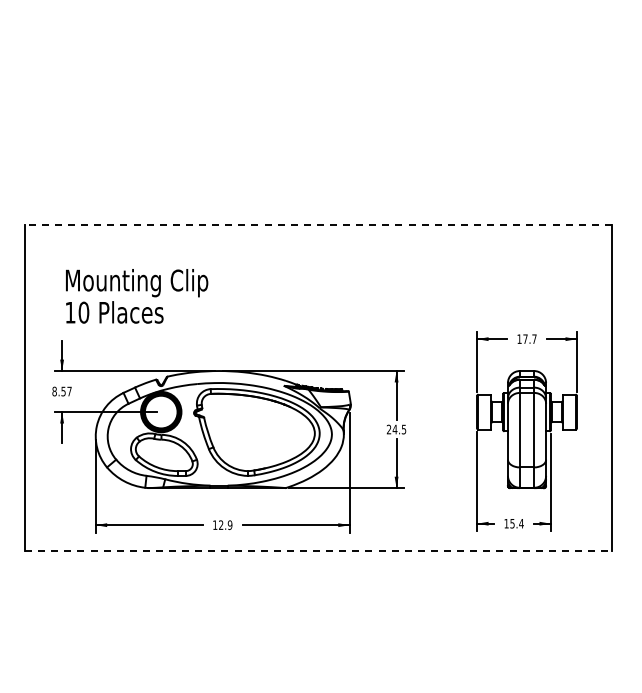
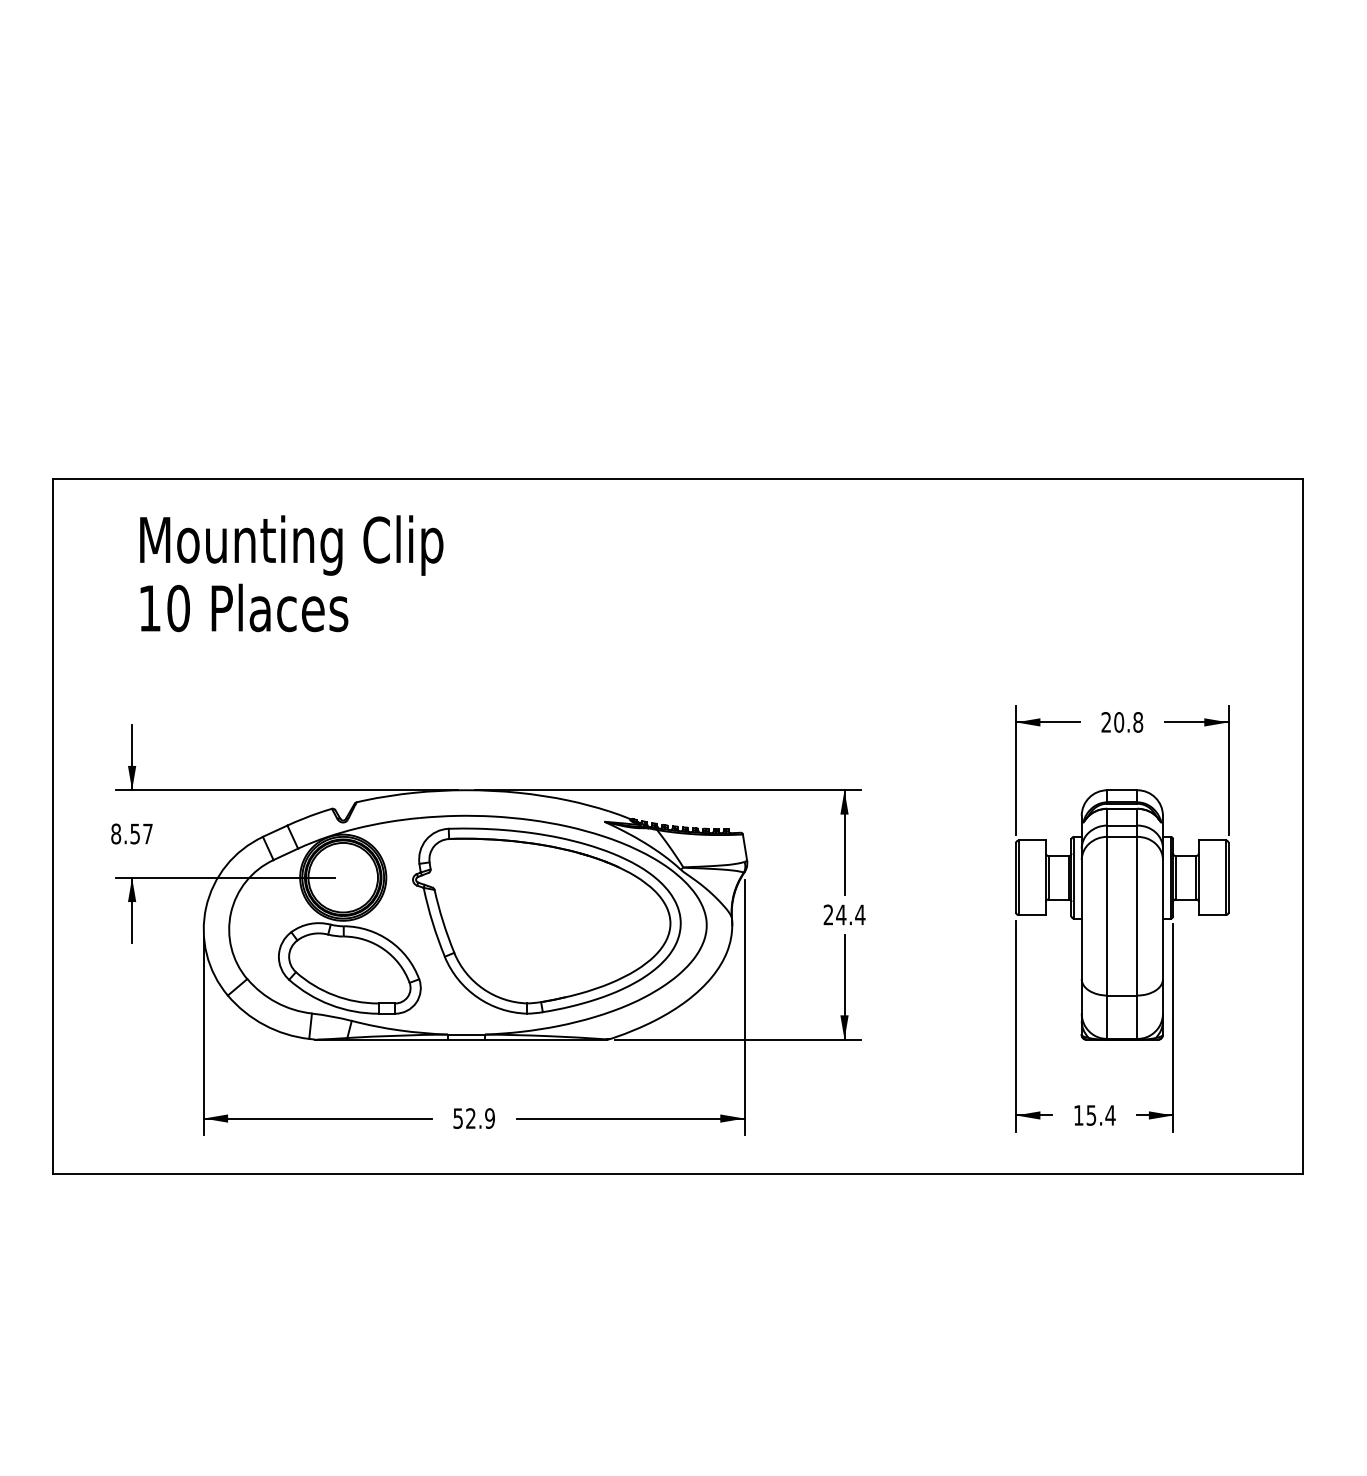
line: (317, 225) -> (676, 480), dashed -> solid
text: (137, 296) -> (292, 573), moved
text: (526, 338) -> (1121, 720), 17.7 -> 20.8
text: (403, 429) -> (859, 914), 24.5 -> 24.4
text: (215, 525) -> (458, 1119), 12.9 -> 52.9
line: (318, 551) -> (678, 1174), dashed -> solid

